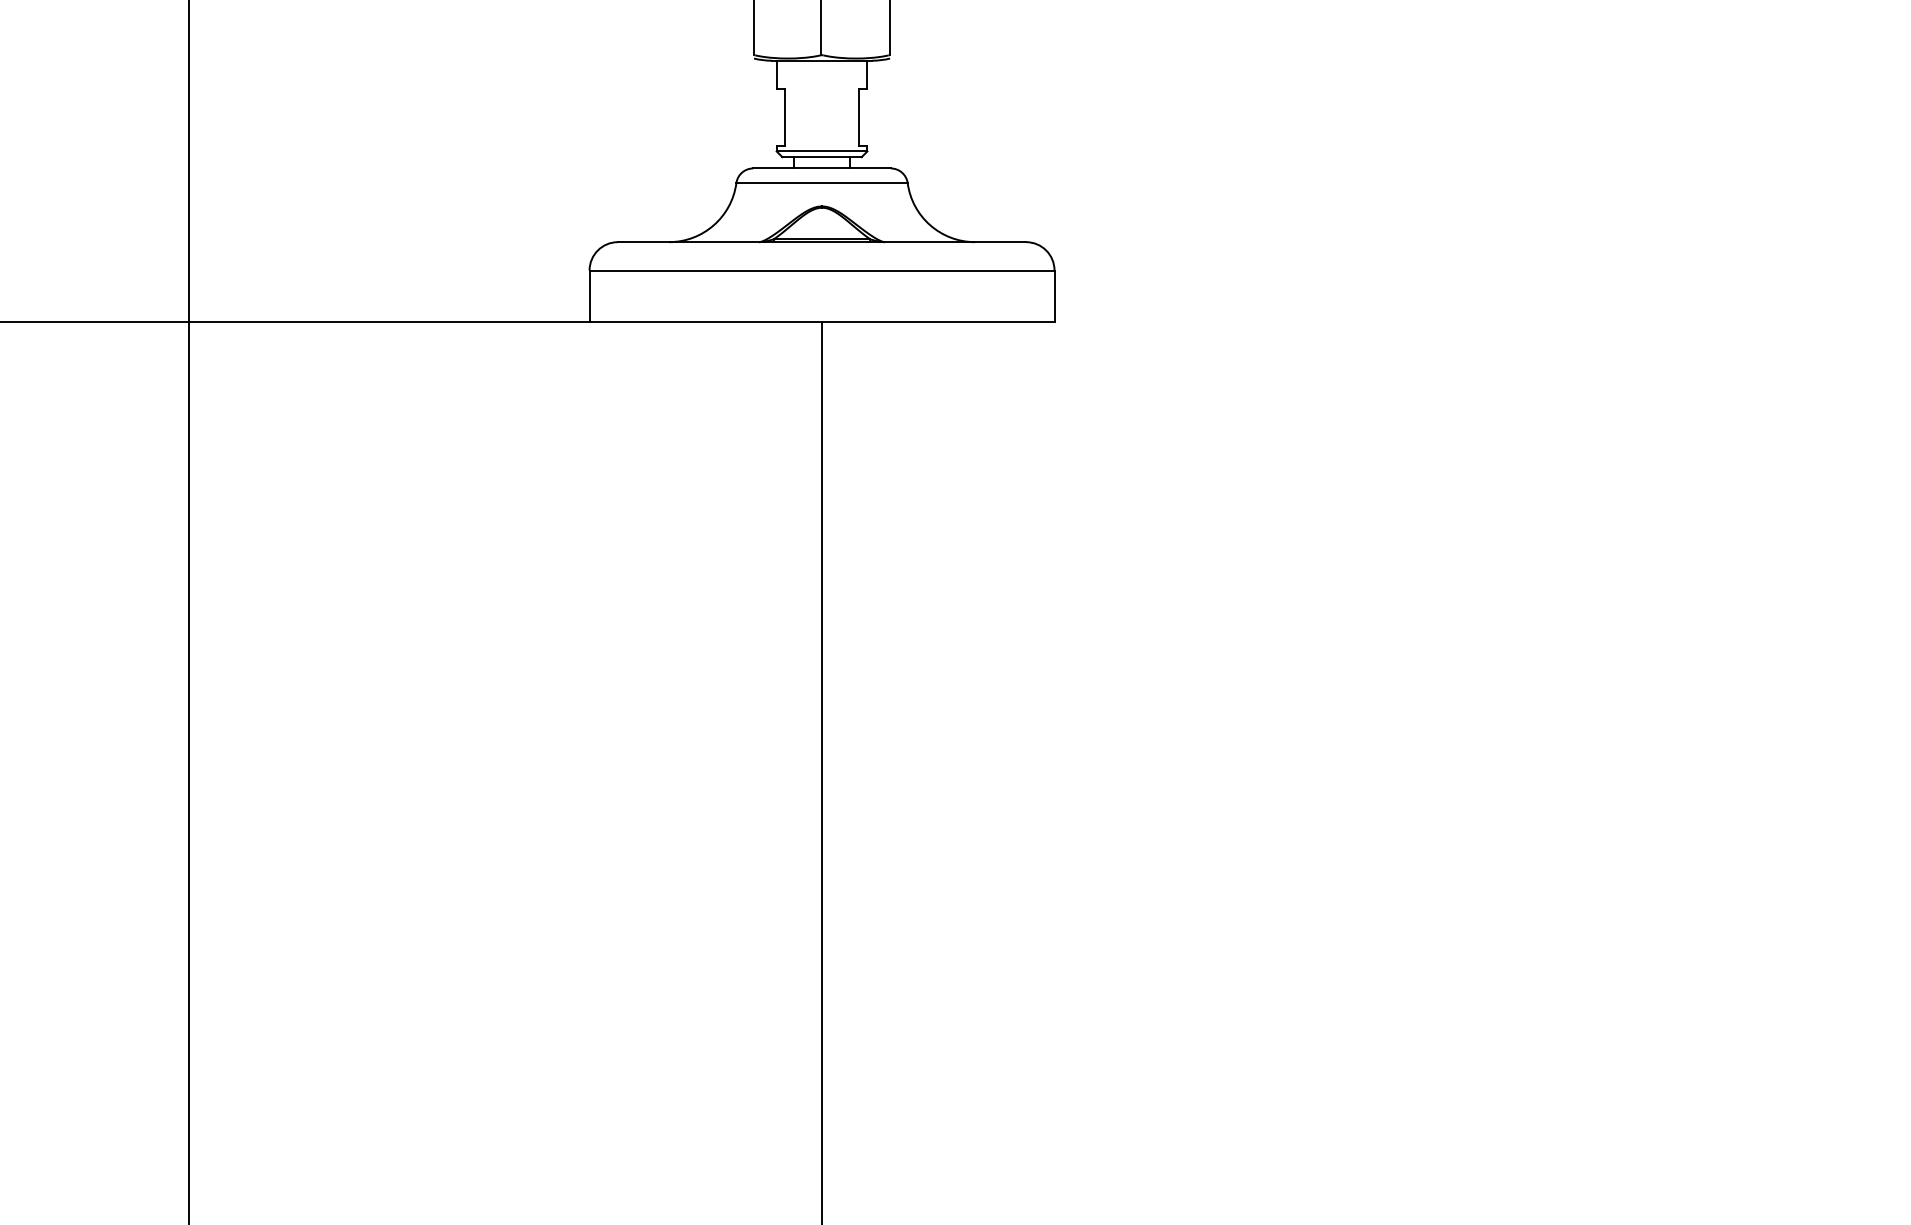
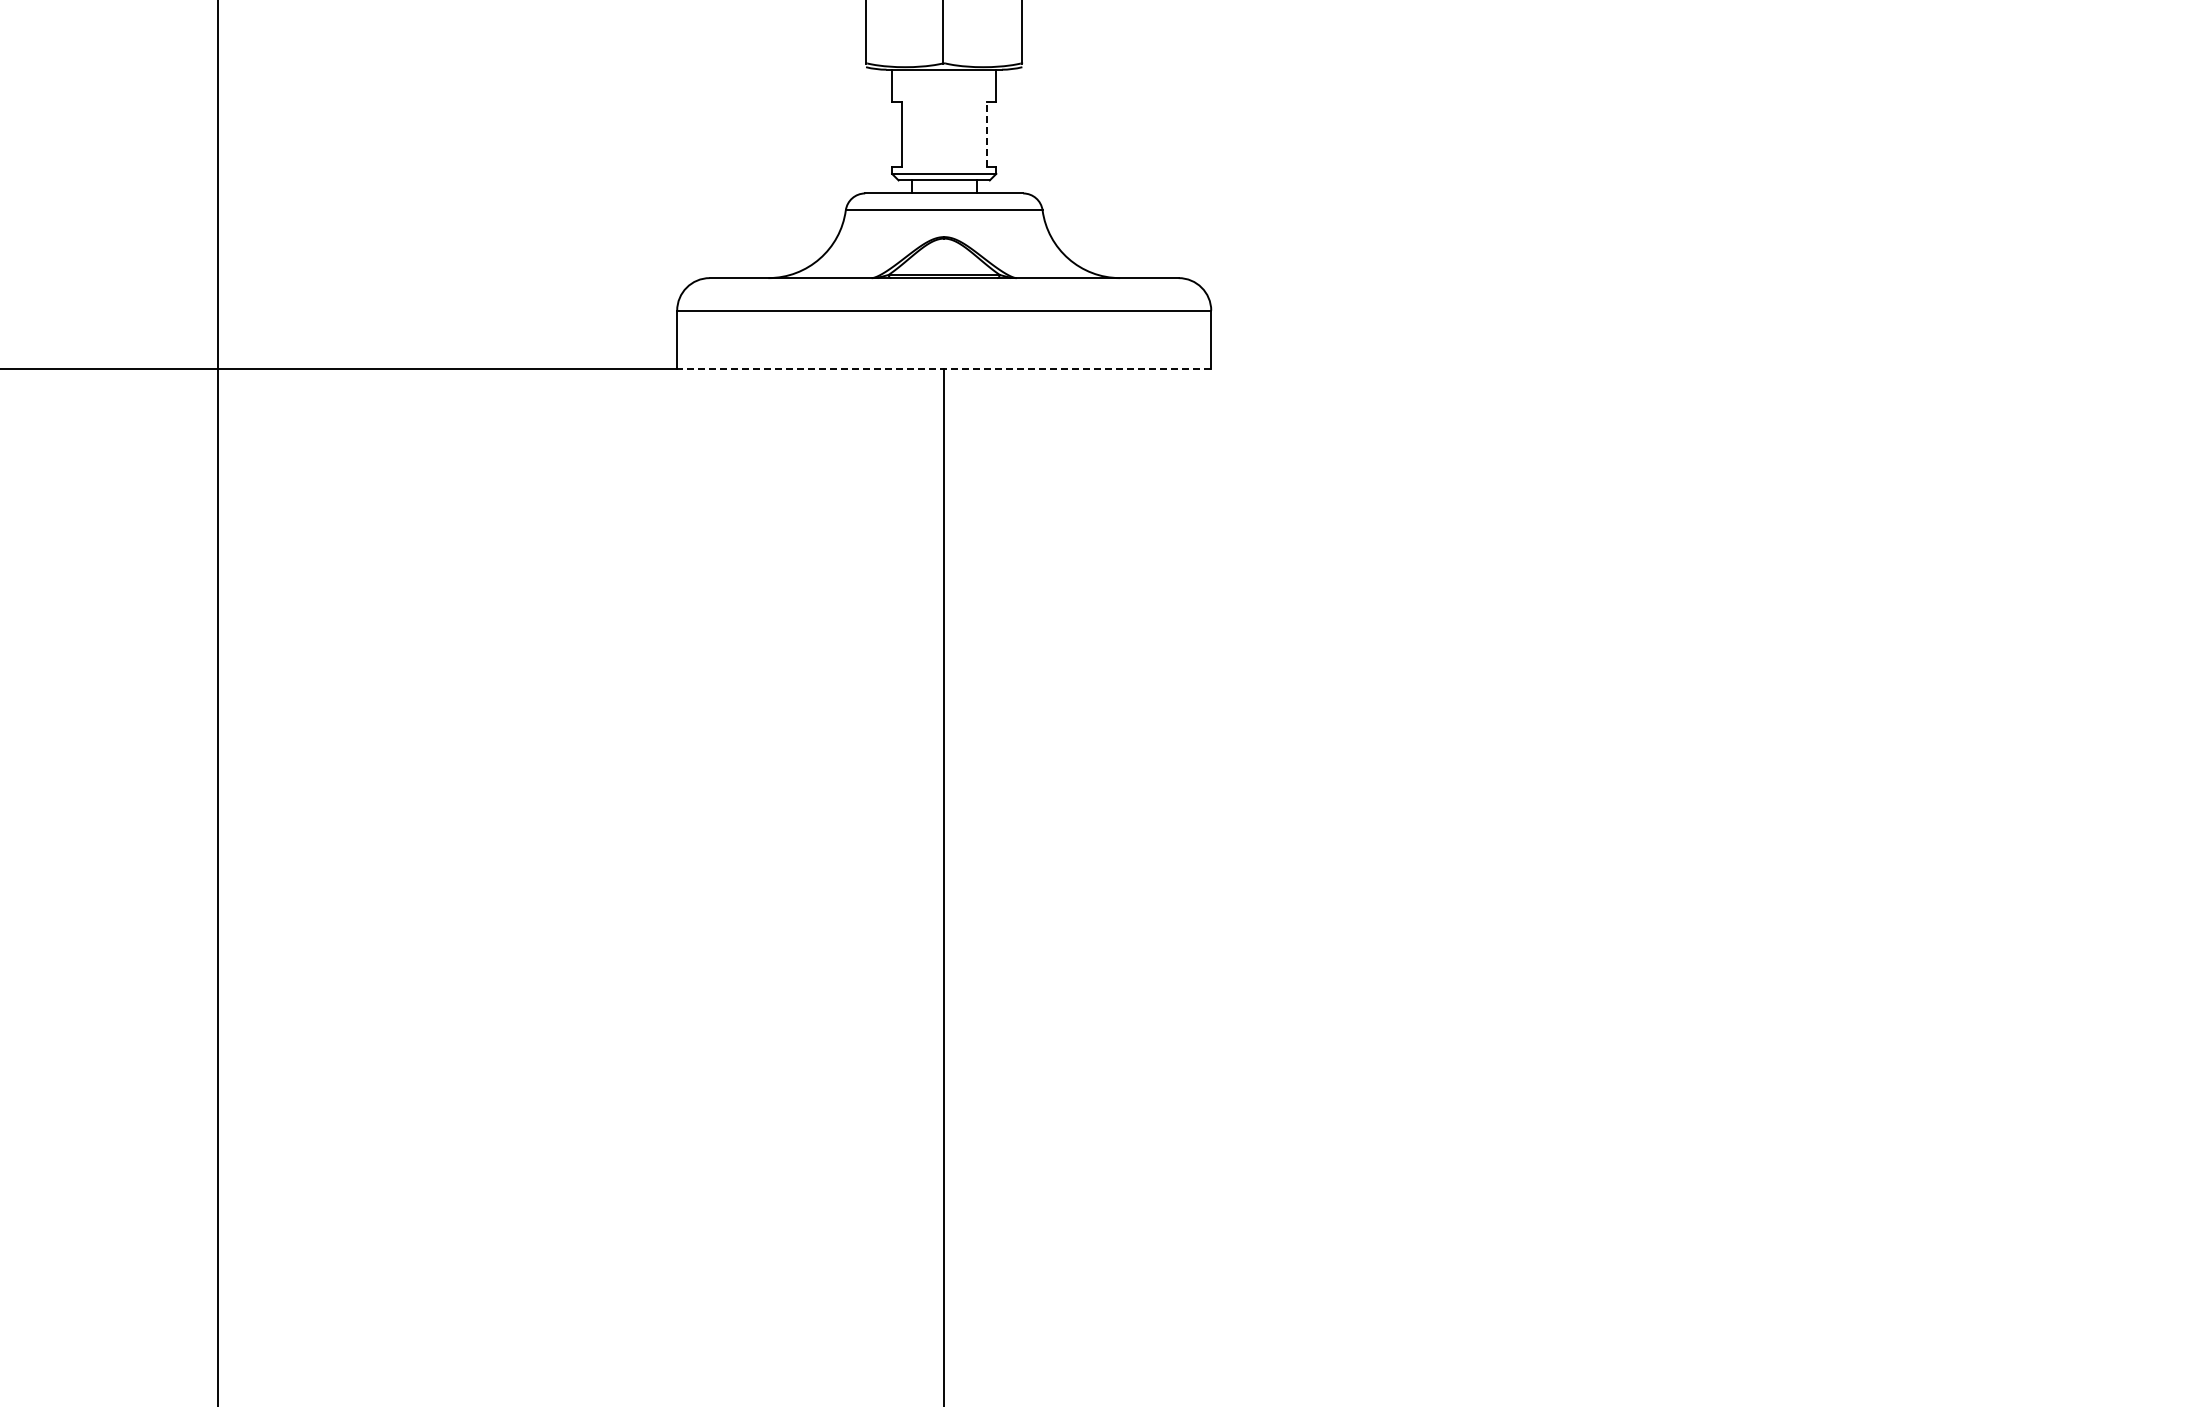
line: (858, 117) -> (986, 134), solid -> dashed
line: (821, 321) -> (943, 369), solid -> dashed

